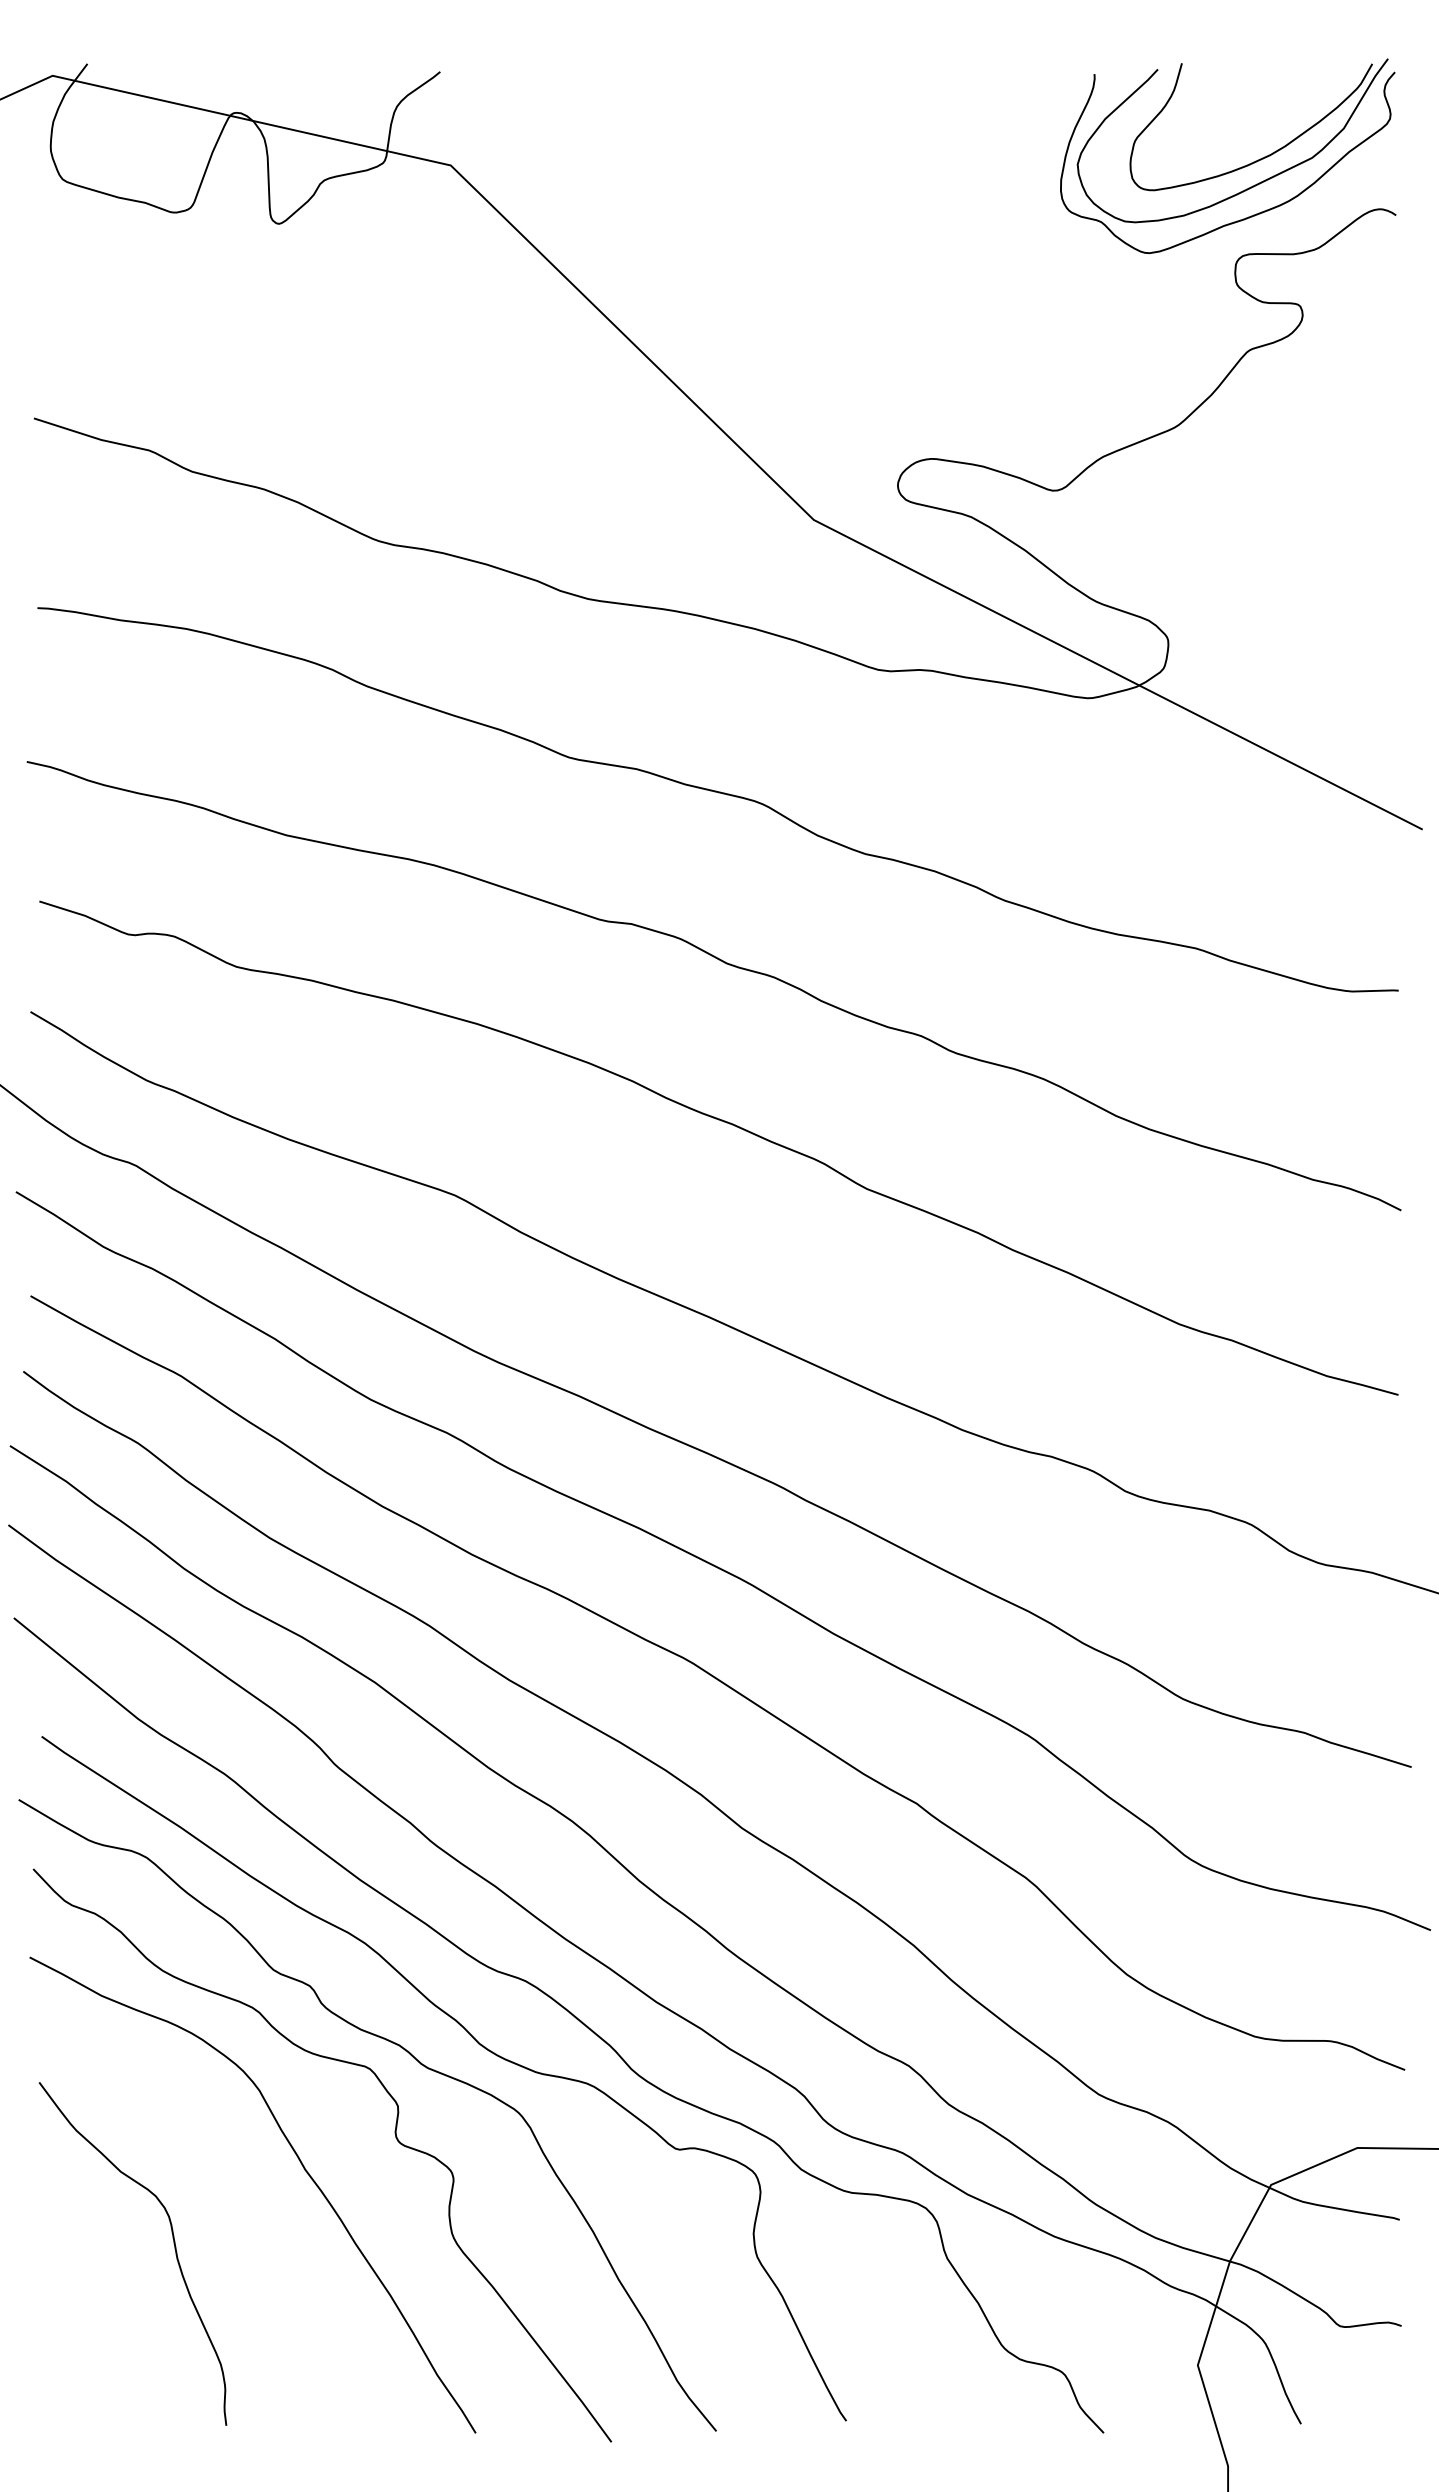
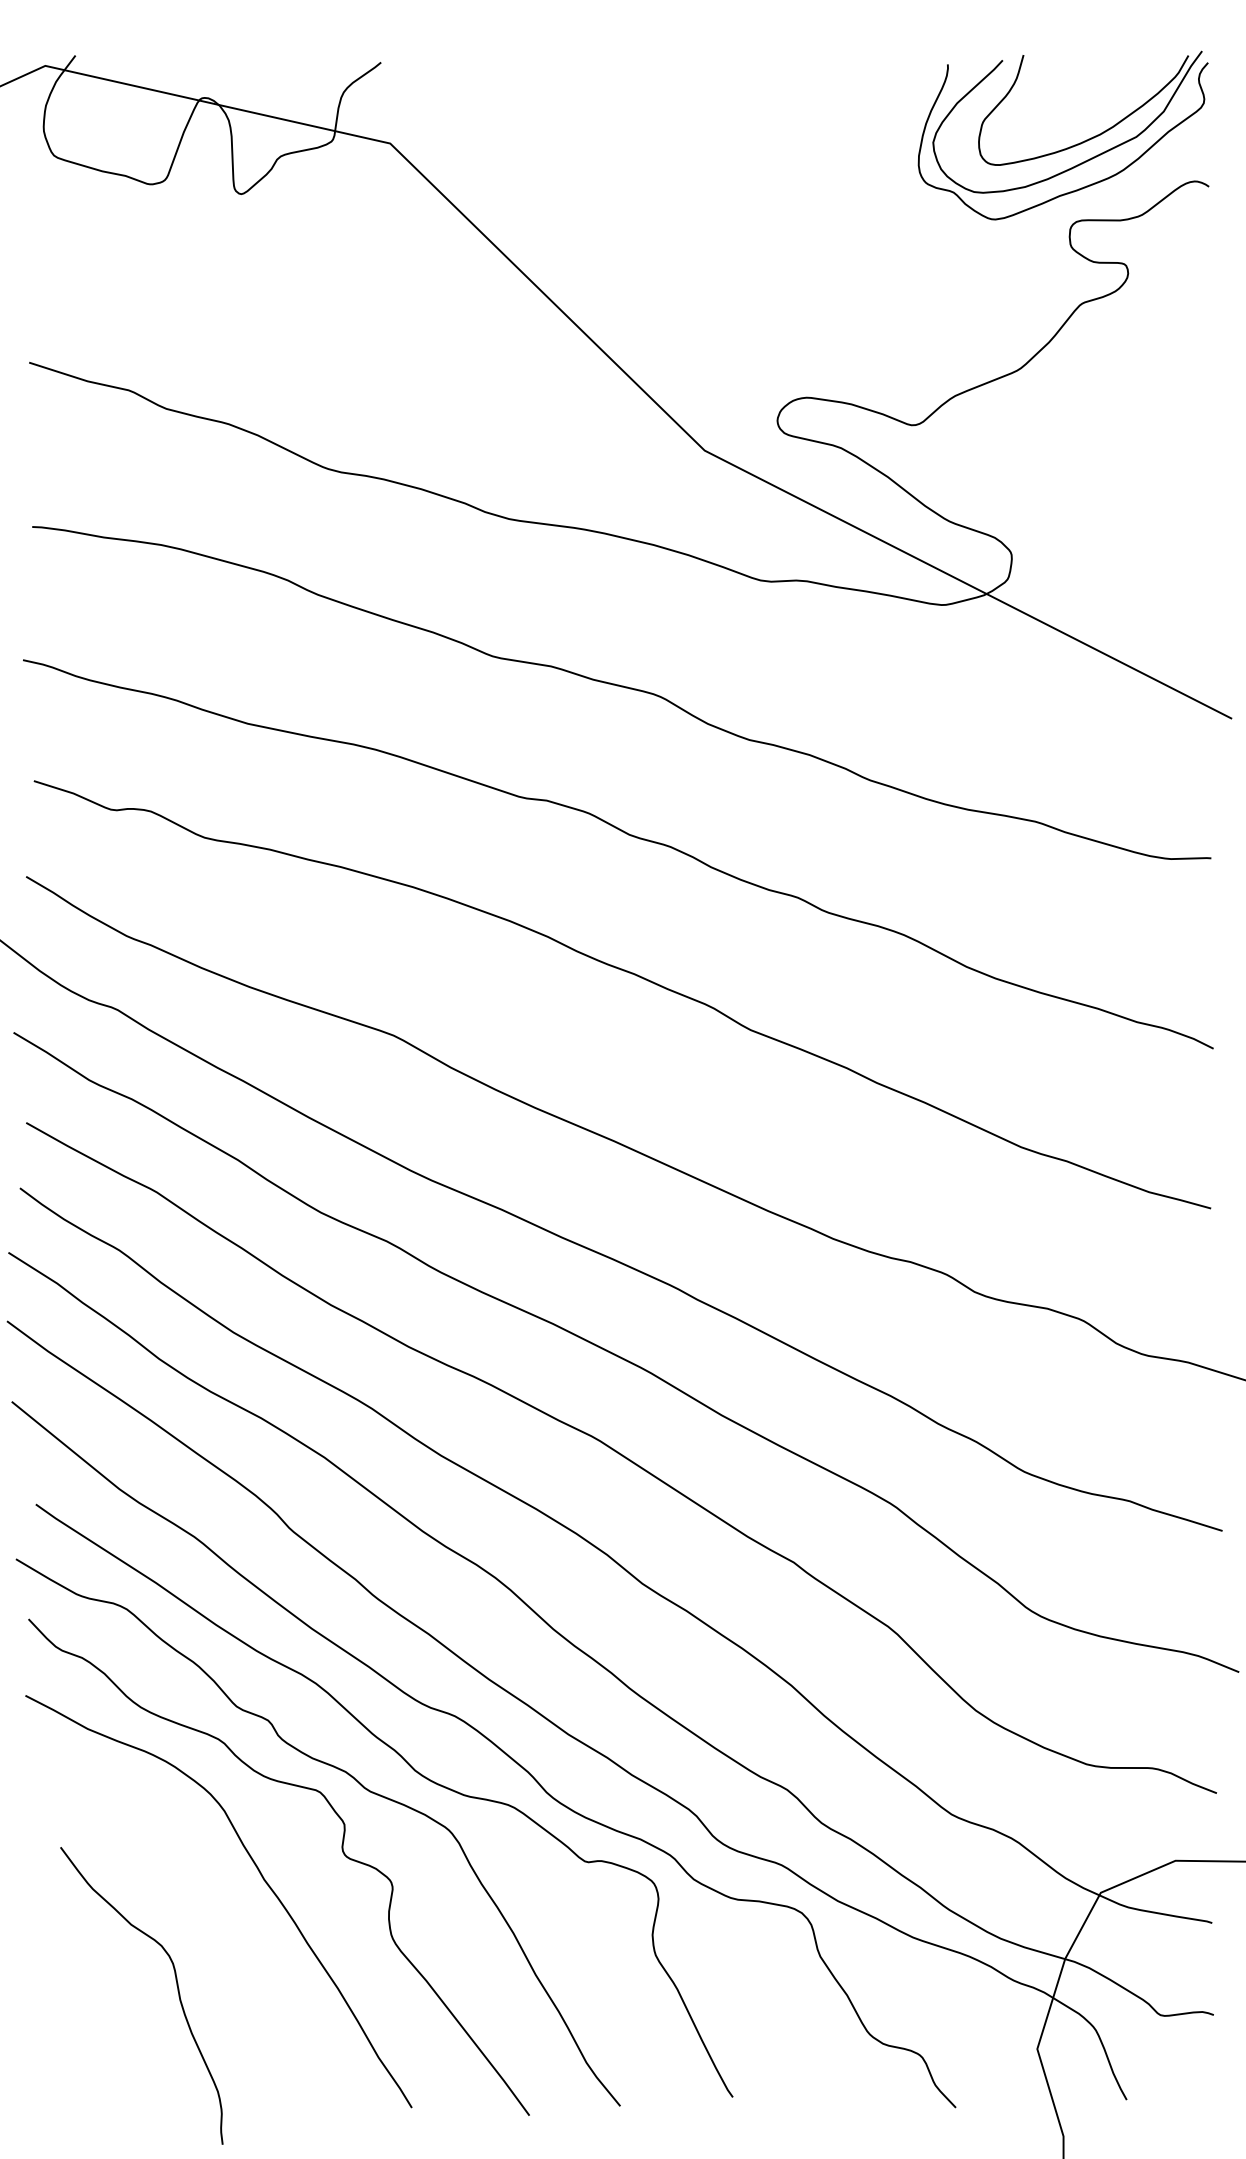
curve: (174, 2249) -> (177, 1992), moved

